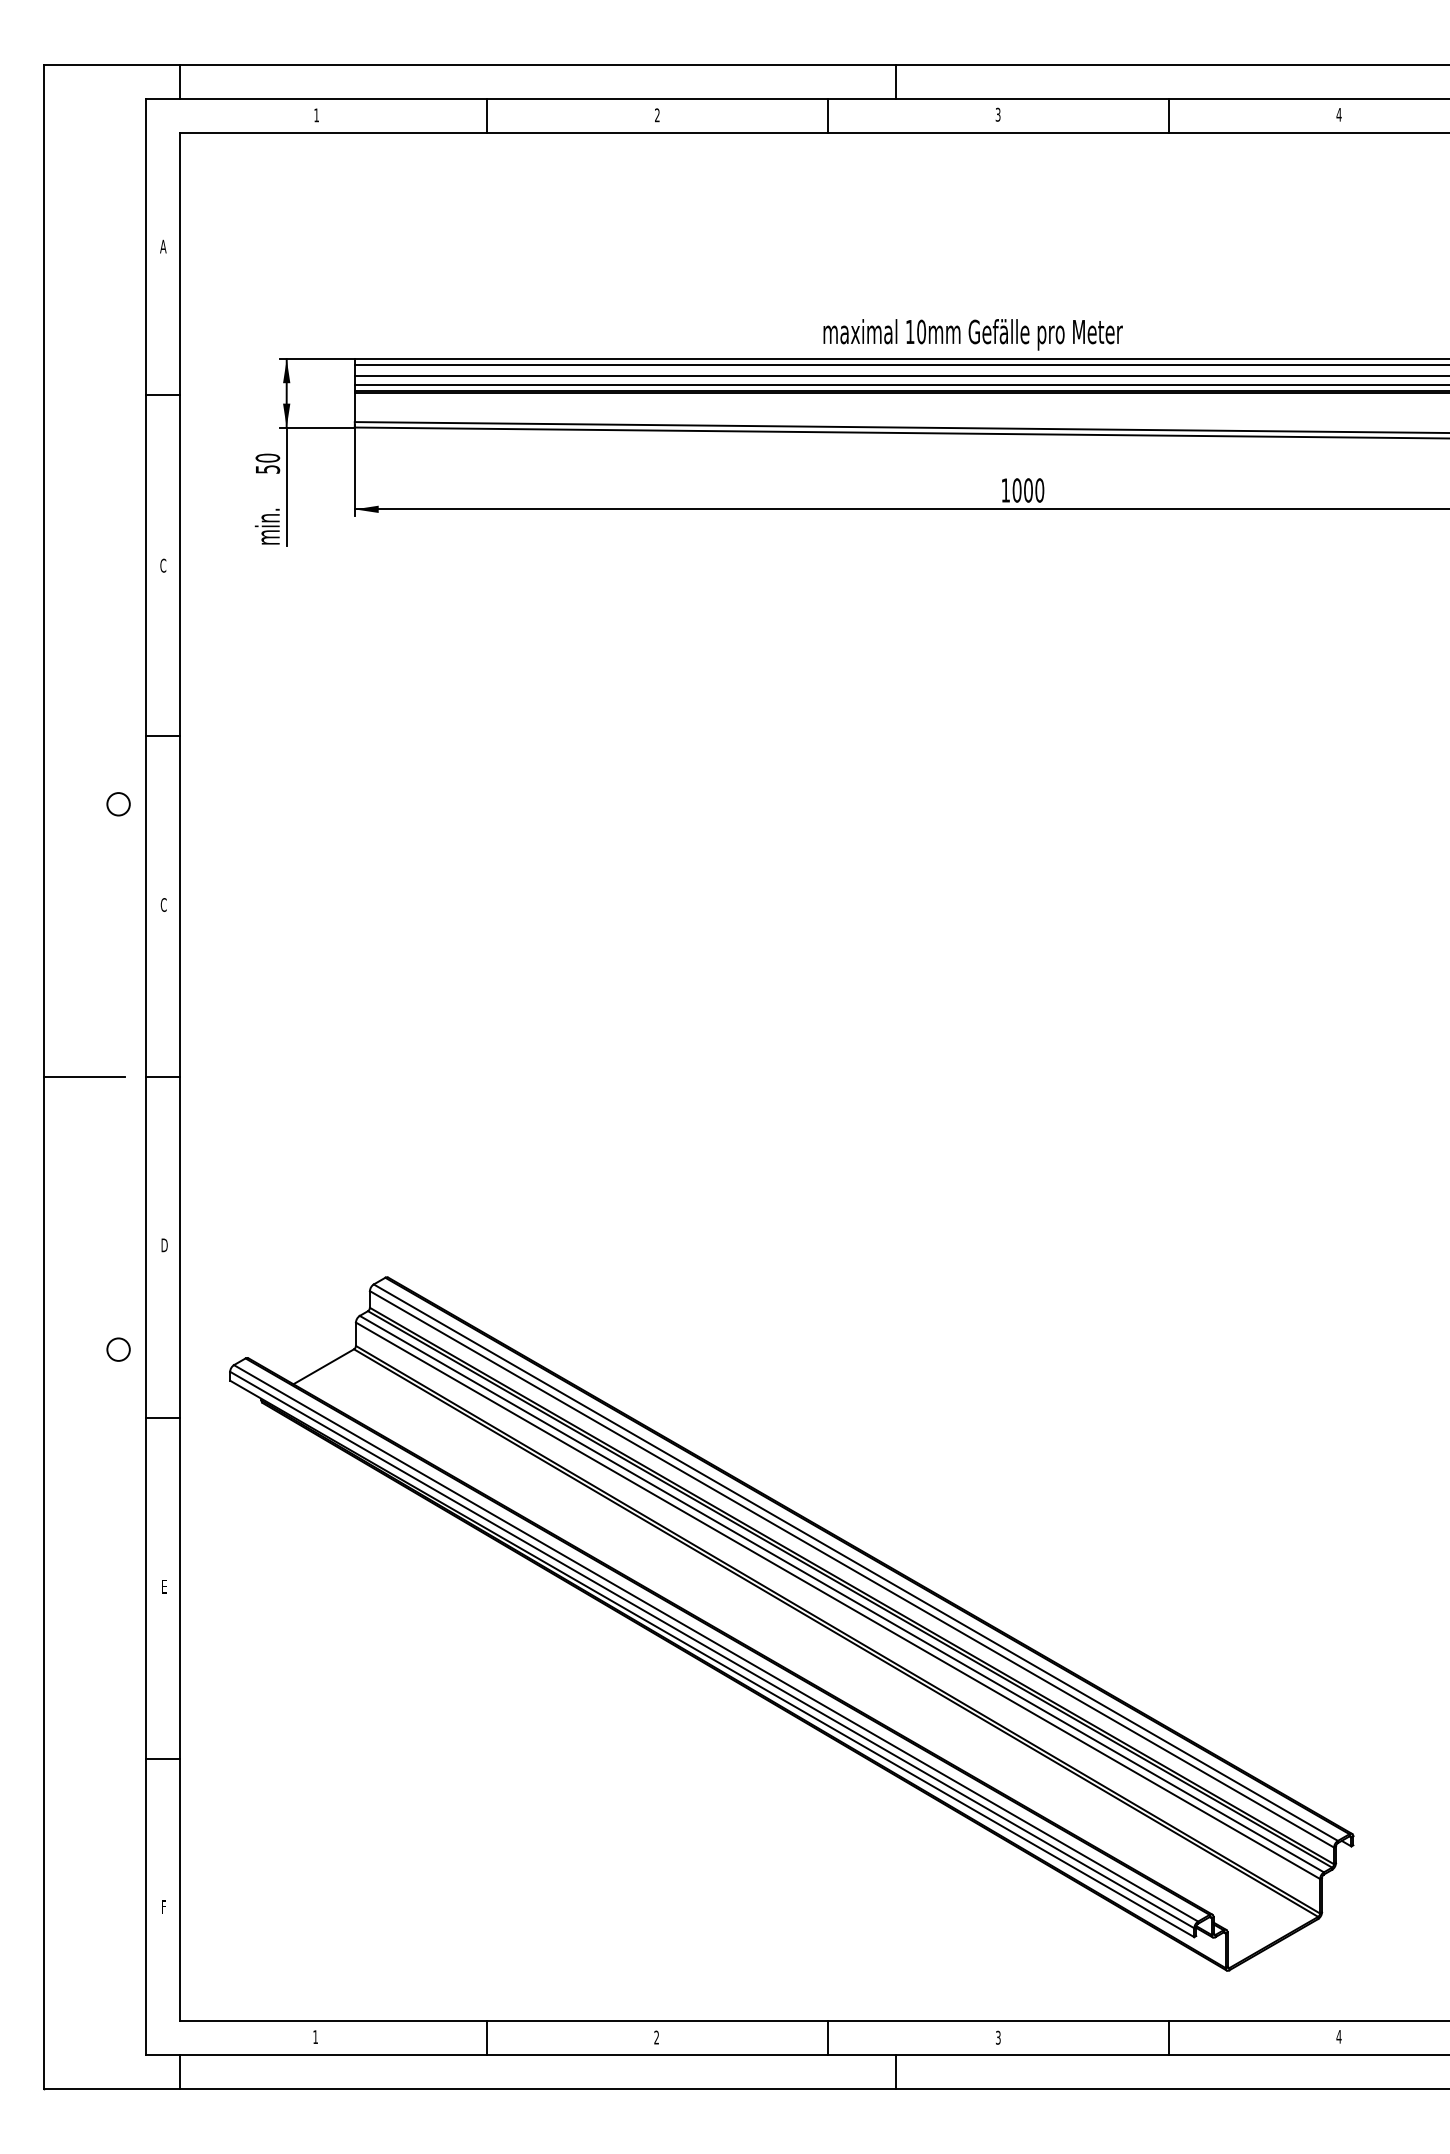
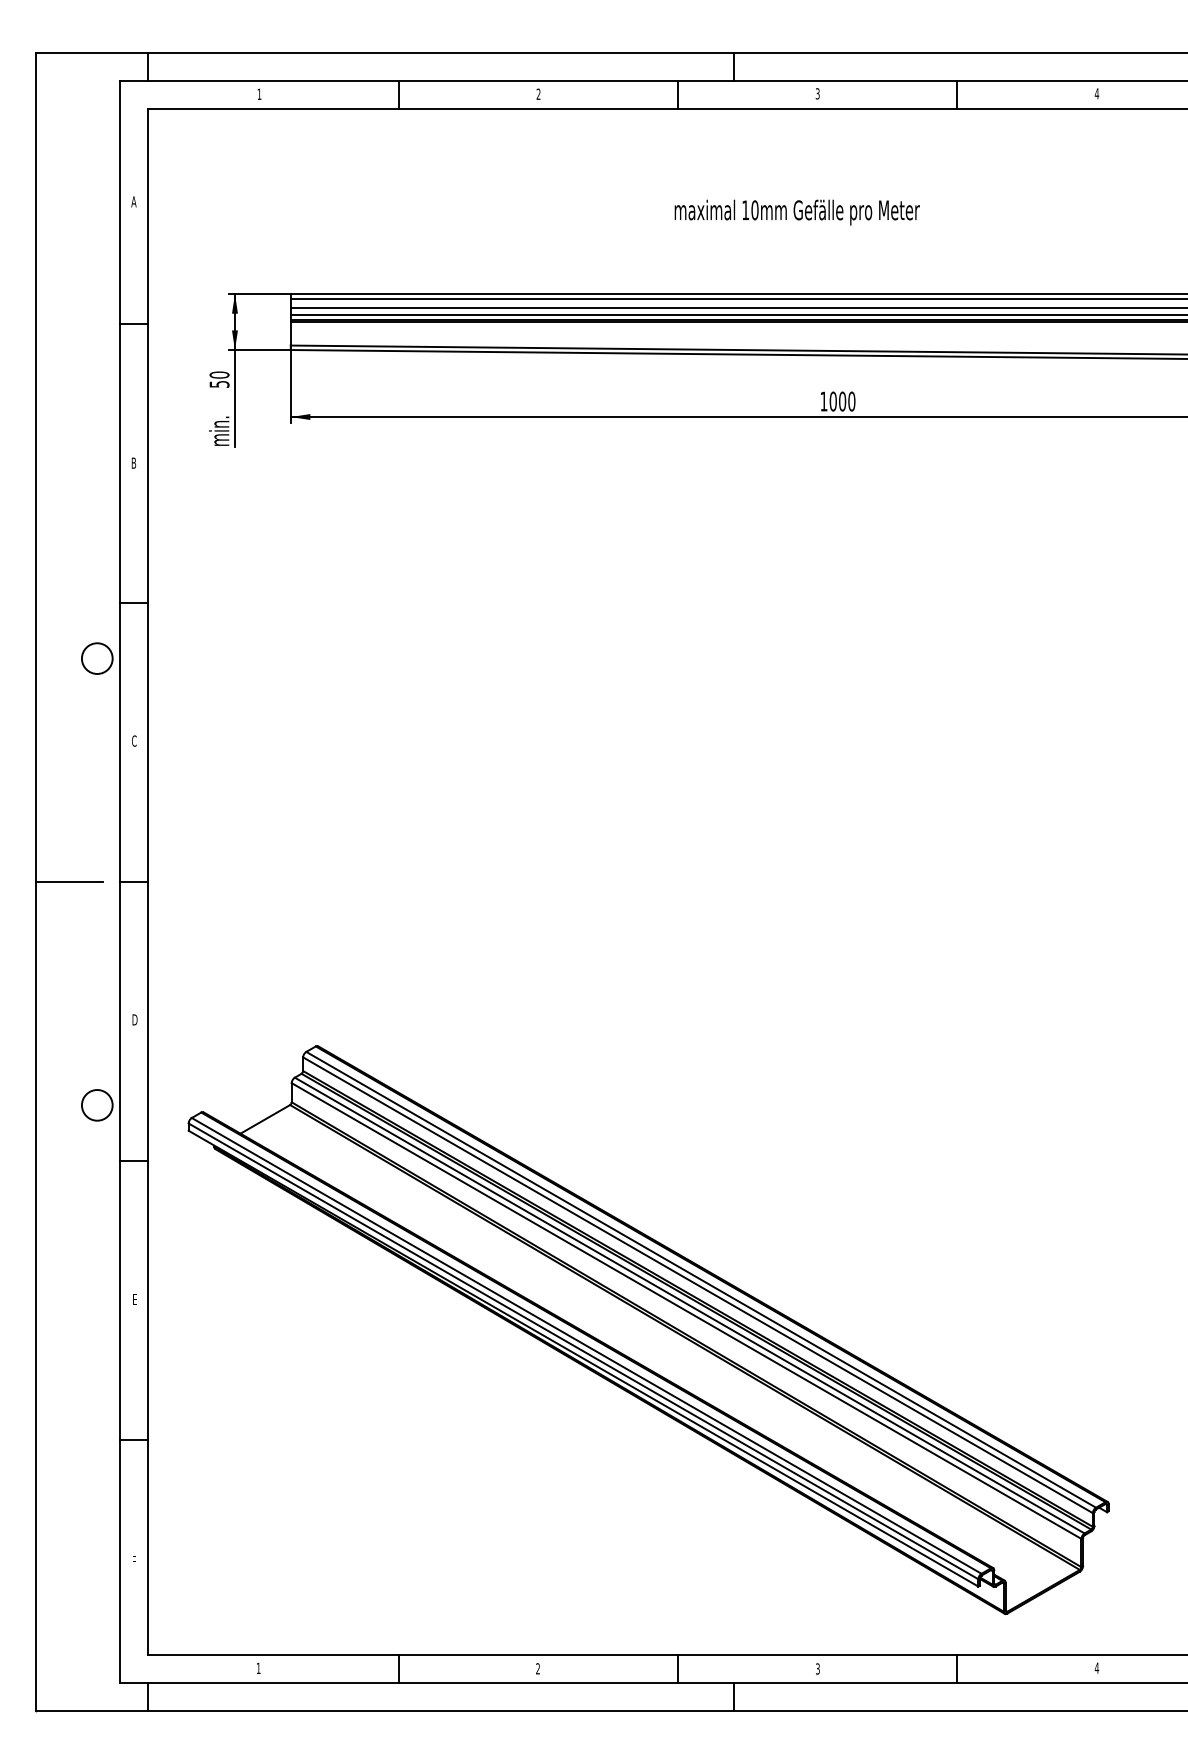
text: (972, 334) -> (796, 212), moved
text: (163, 565) -> (134, 463), C -> B
circle: (118, 804) -> (97, 658), size x1.67
circle: (118, 1349) -> (97, 1105), size x1.67

